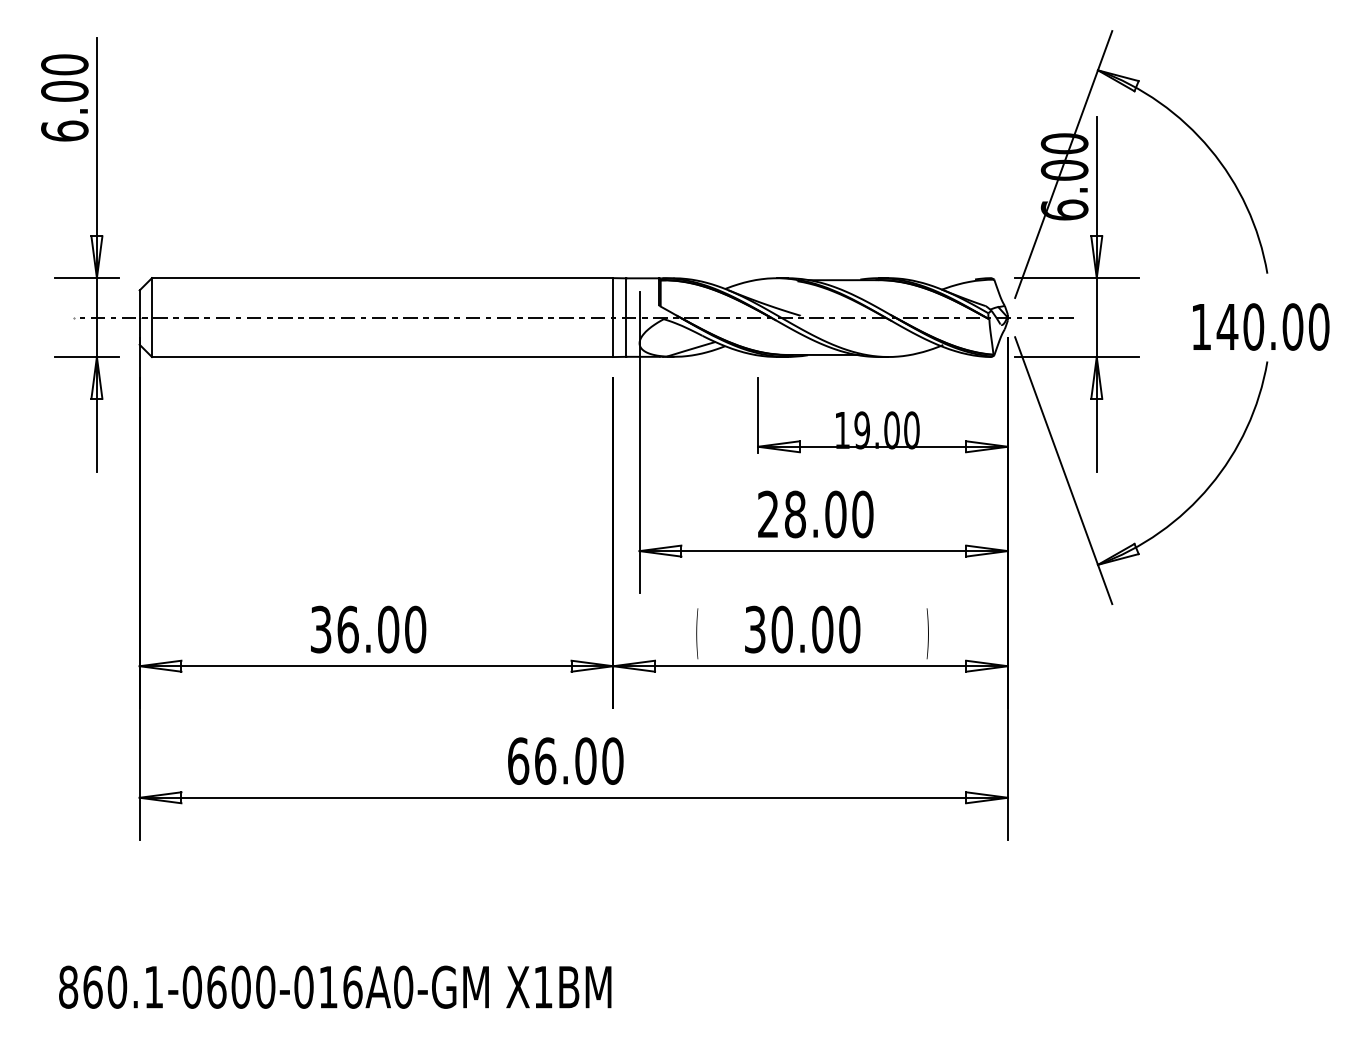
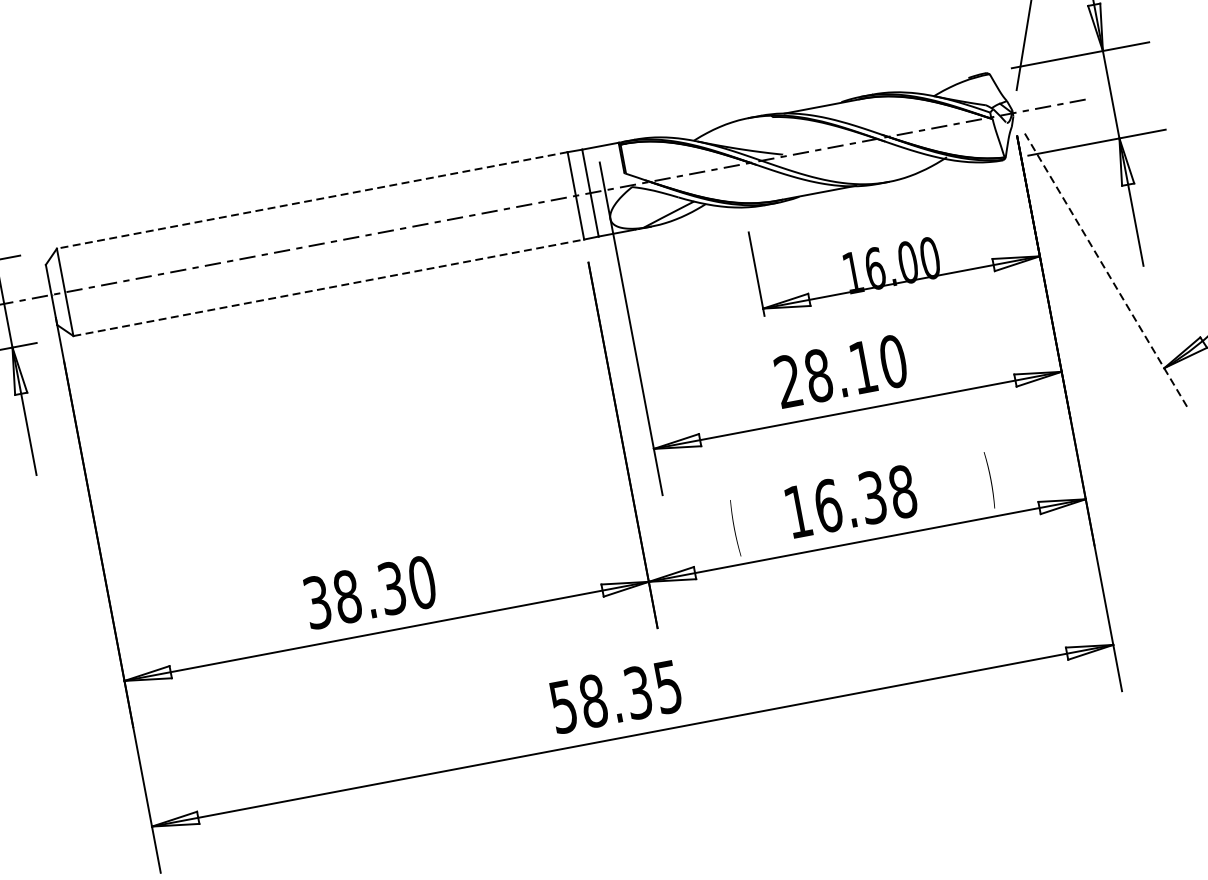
line: (382, 278) -> (312, 200), solid -> dashed
line: (382, 357) -> (328, 288), solid -> dashed
text: (862, 430) -> (875, 268), 19.00 -> 16.00
line: (1063, 470) -> (1106, 270), solid -> dashed
text: (835, 514) -> (863, 367), 28.00 -> 28.10
text: (368, 629) -> (370, 592), 36.00 -> 38.30
text: (802, 629) -> (850, 501), 30.00 -> 16.38
text: (565, 760) -> (615, 696), 66.00 -> 58.35

